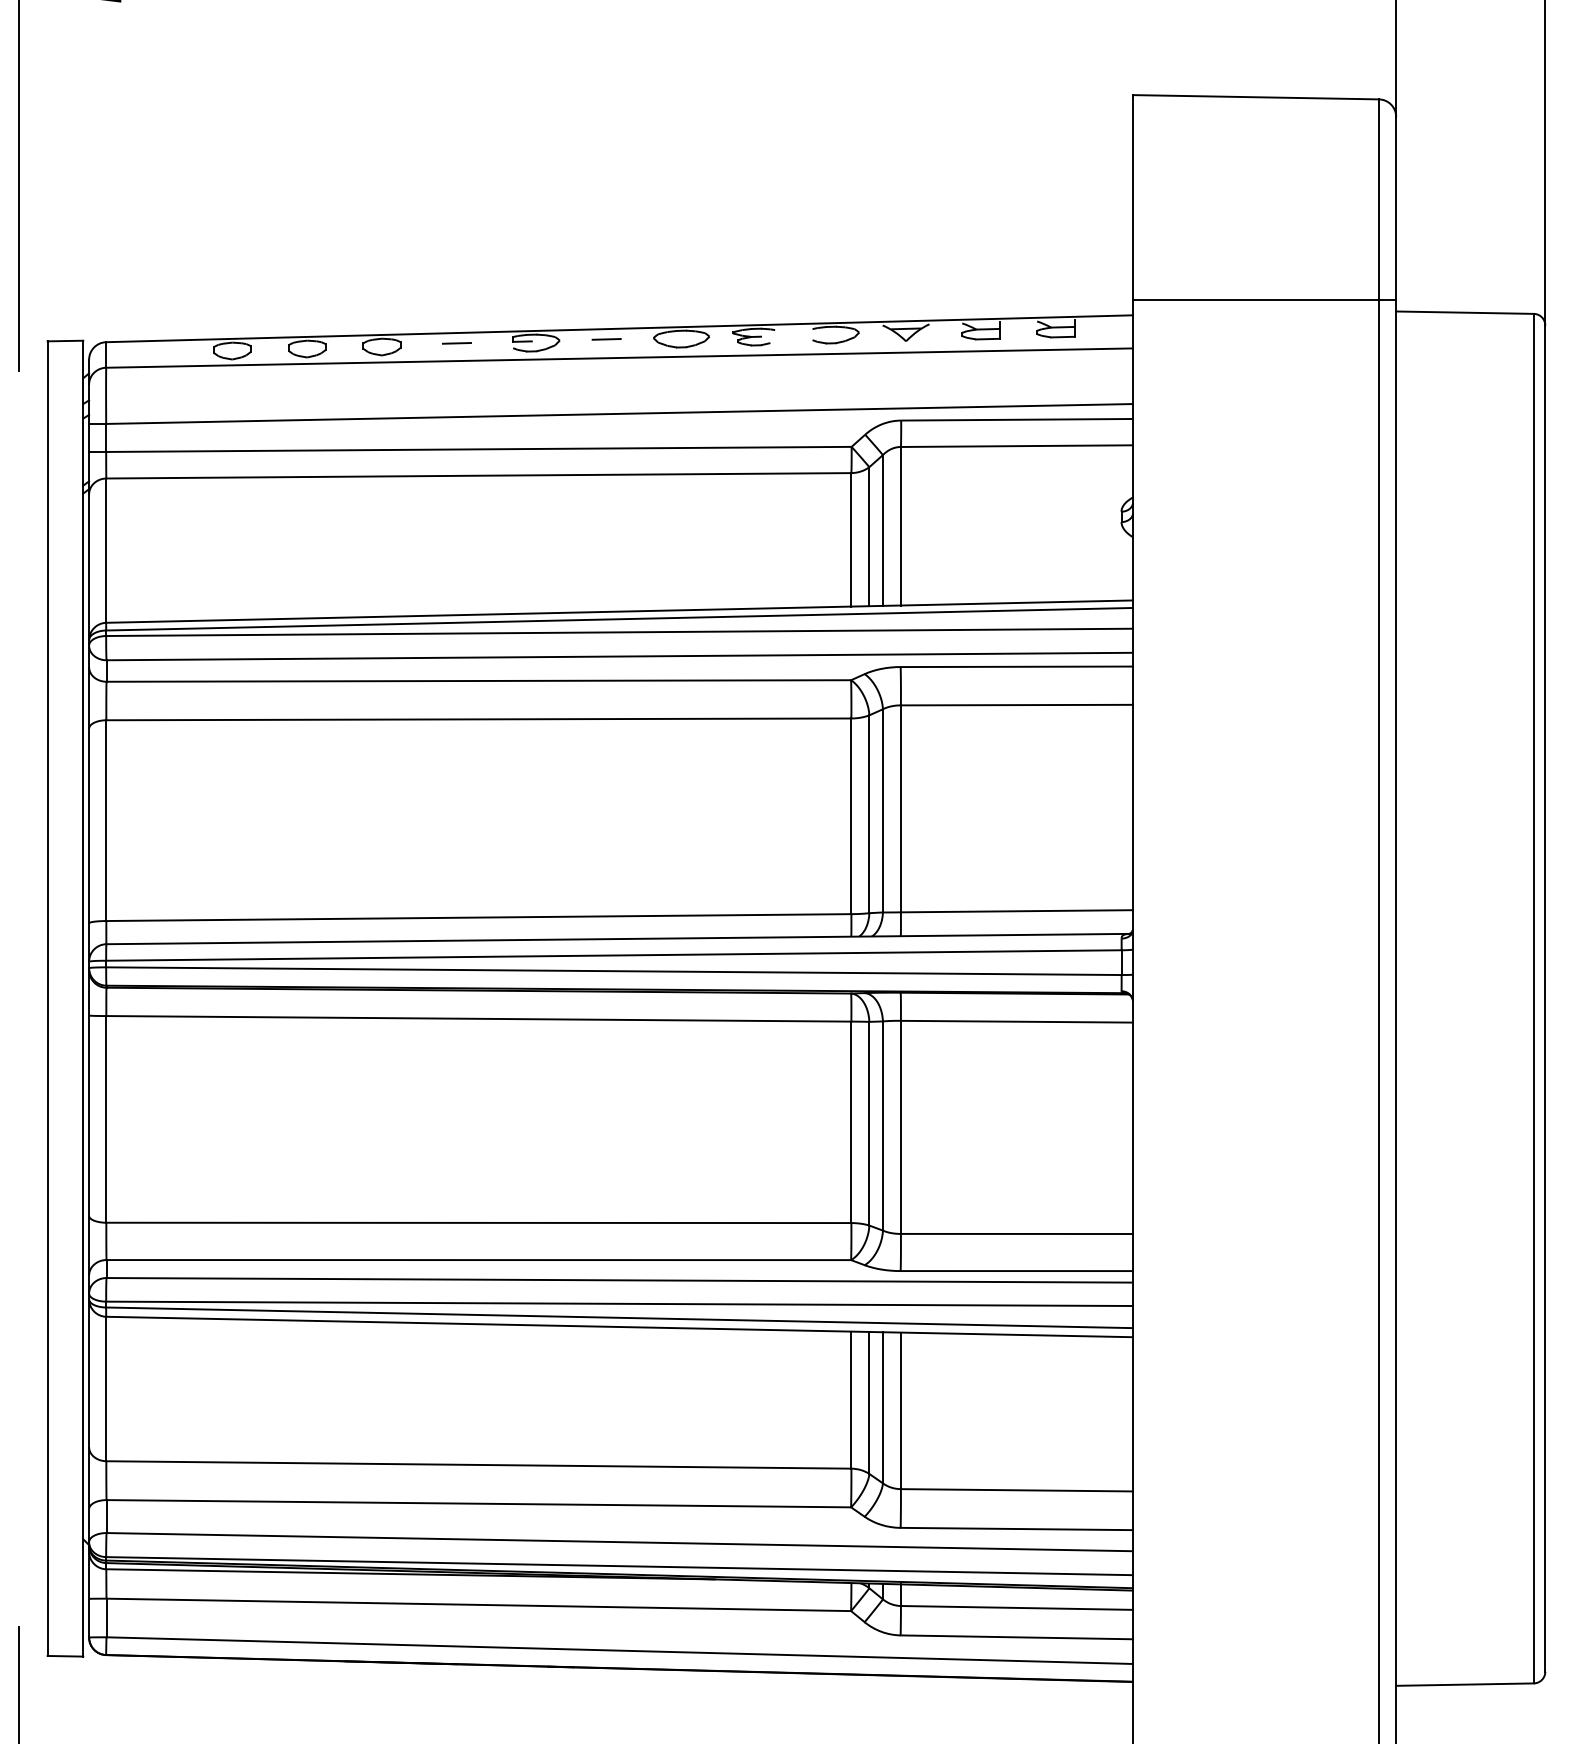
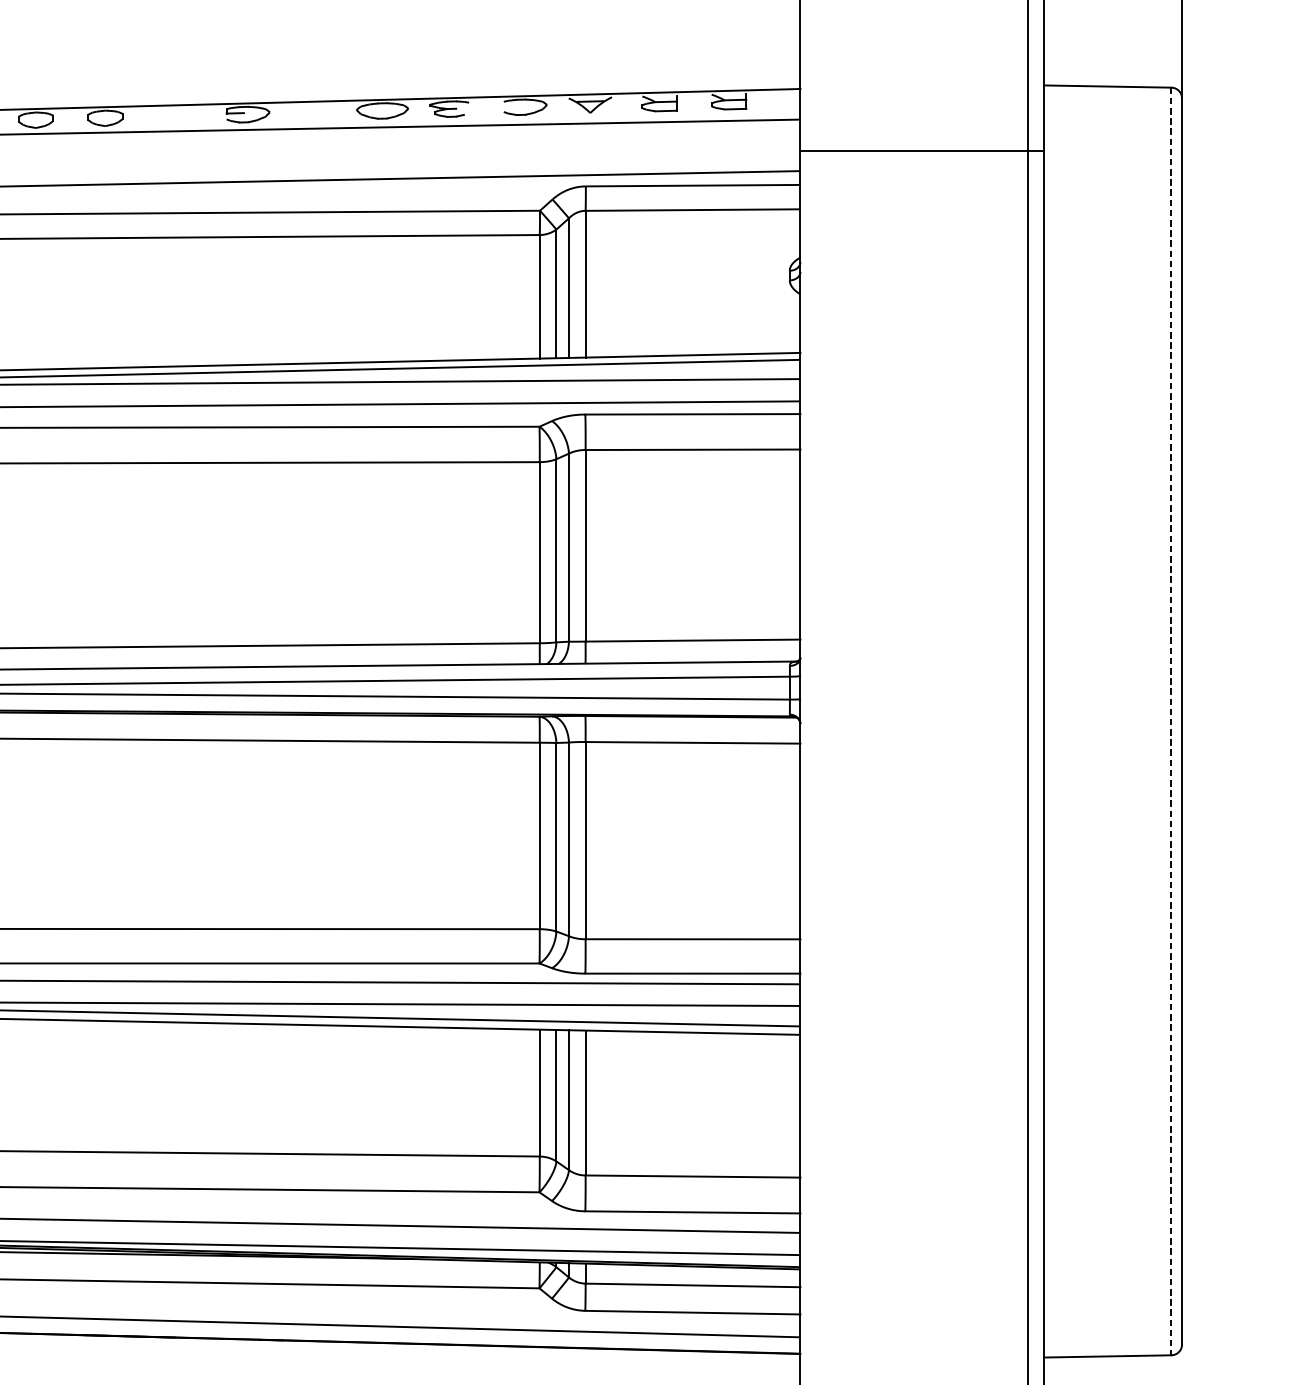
line: (1264, 299) -> (922, 150), moved
line: (606, 339) -> (313, 111), removed
line: (456, 343) -> (174, 115), removed
line: (1533, 998) -> (1171, 721), solid -> dashed

